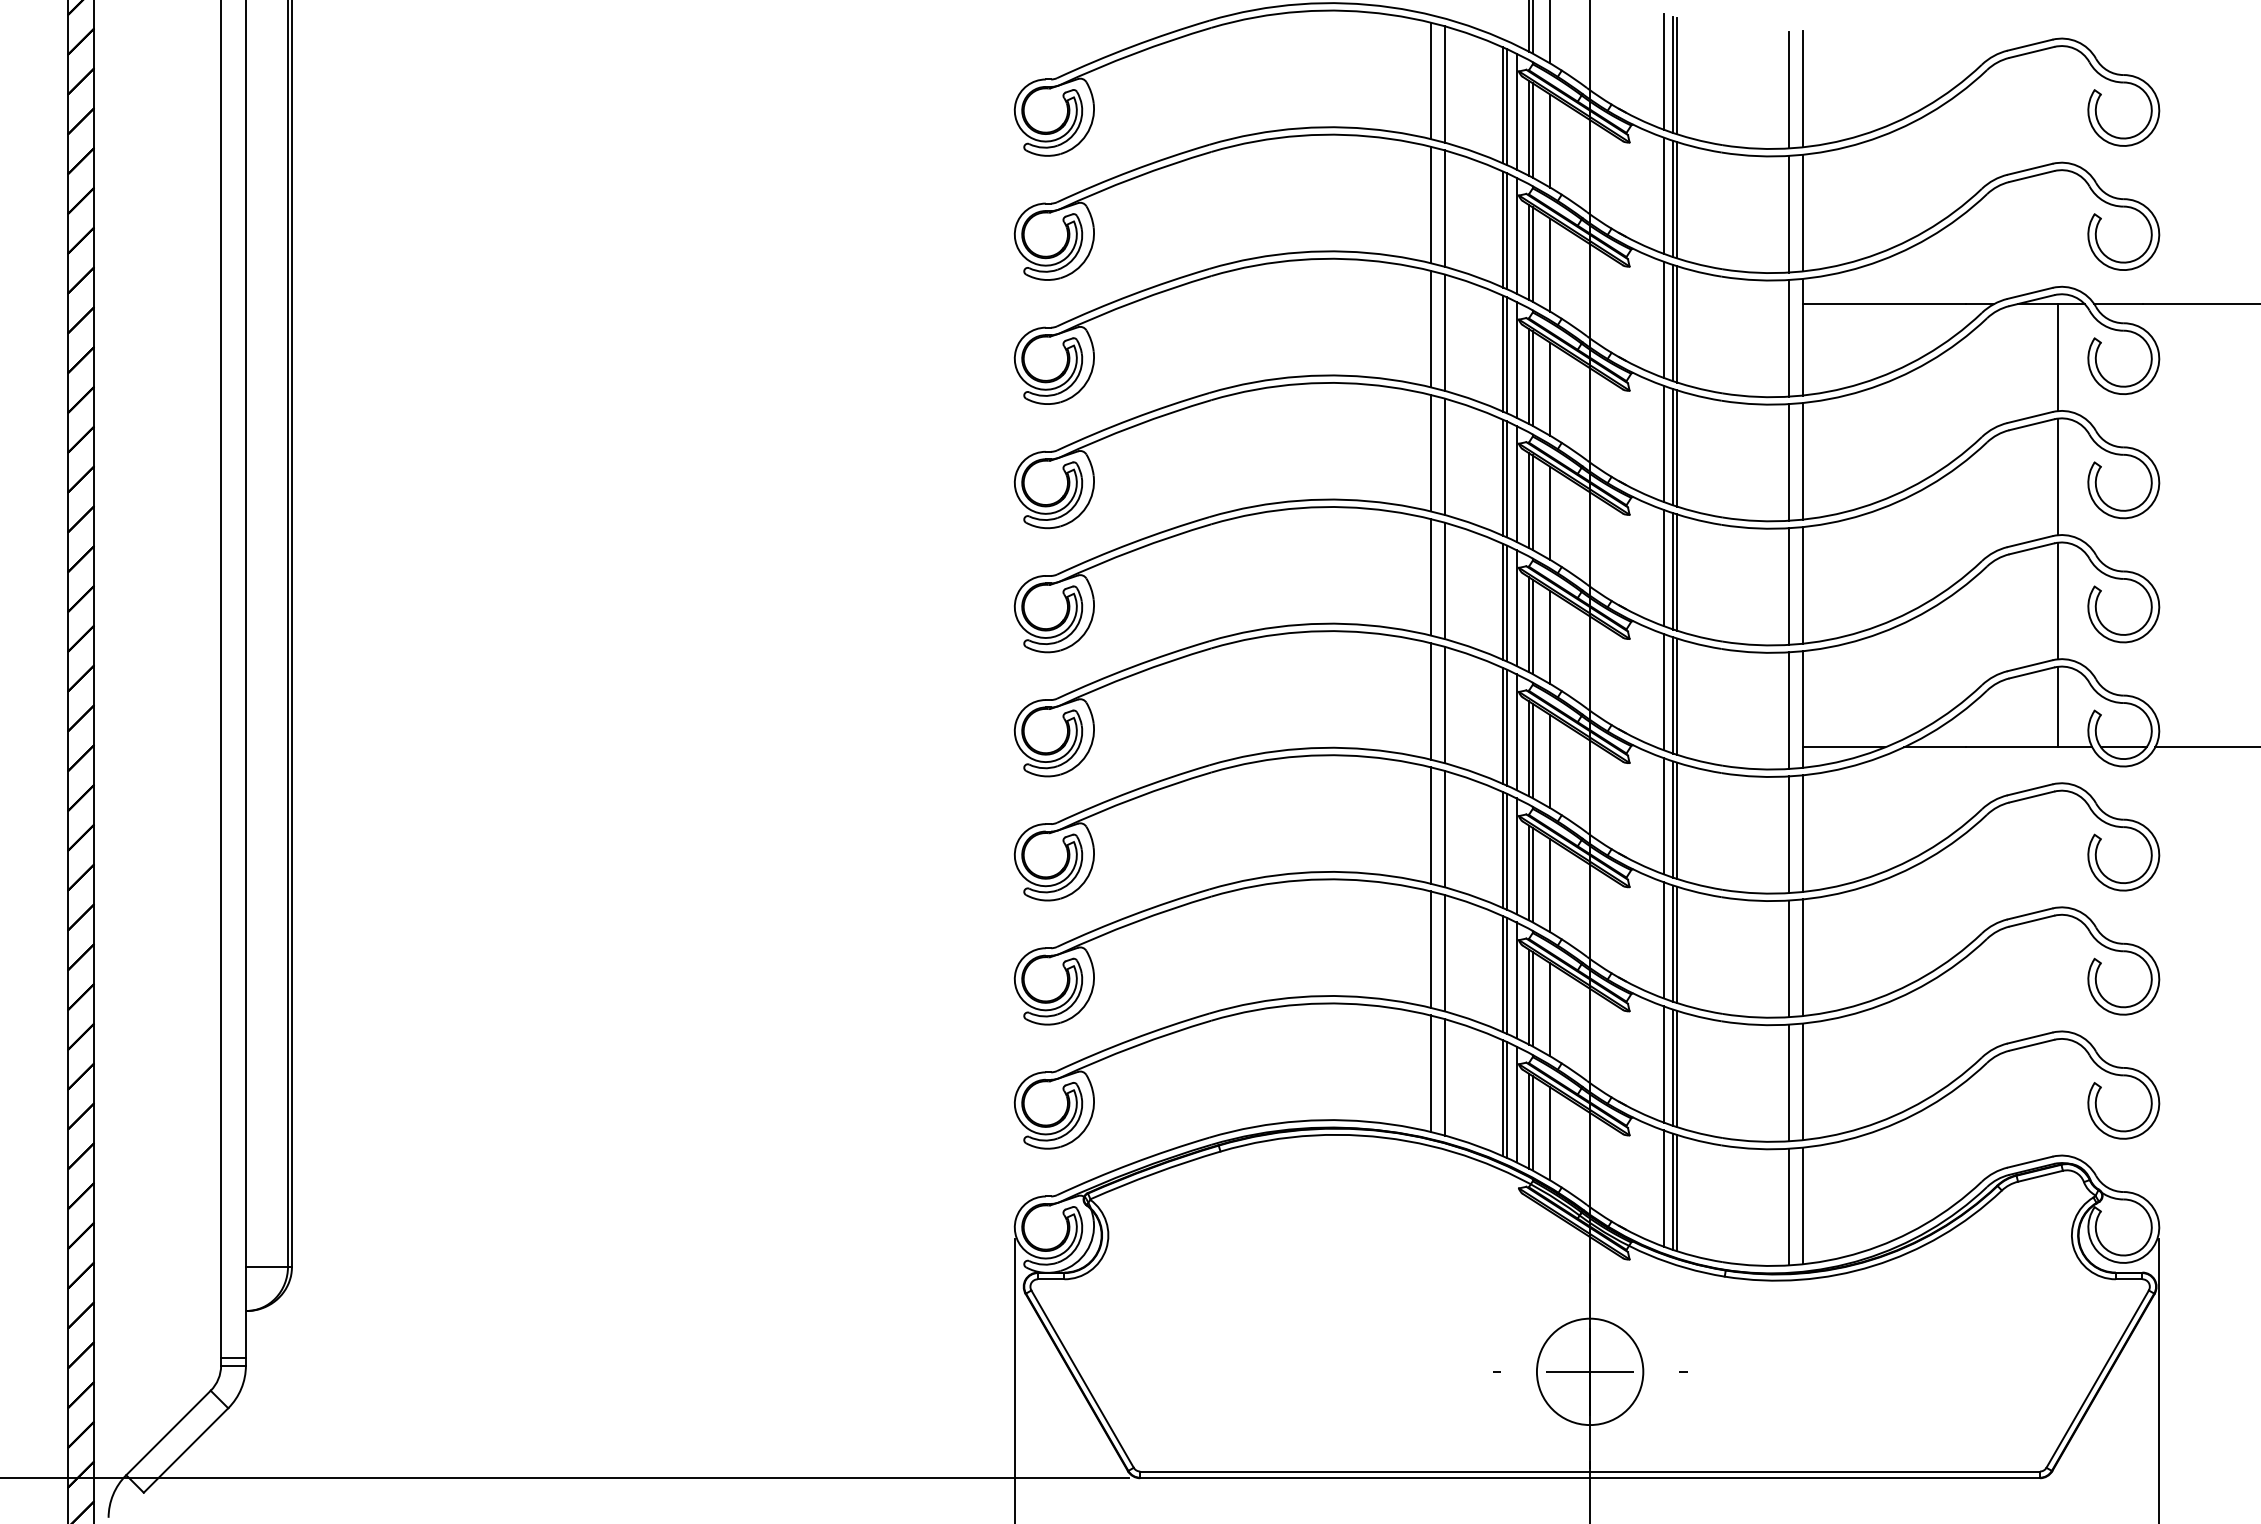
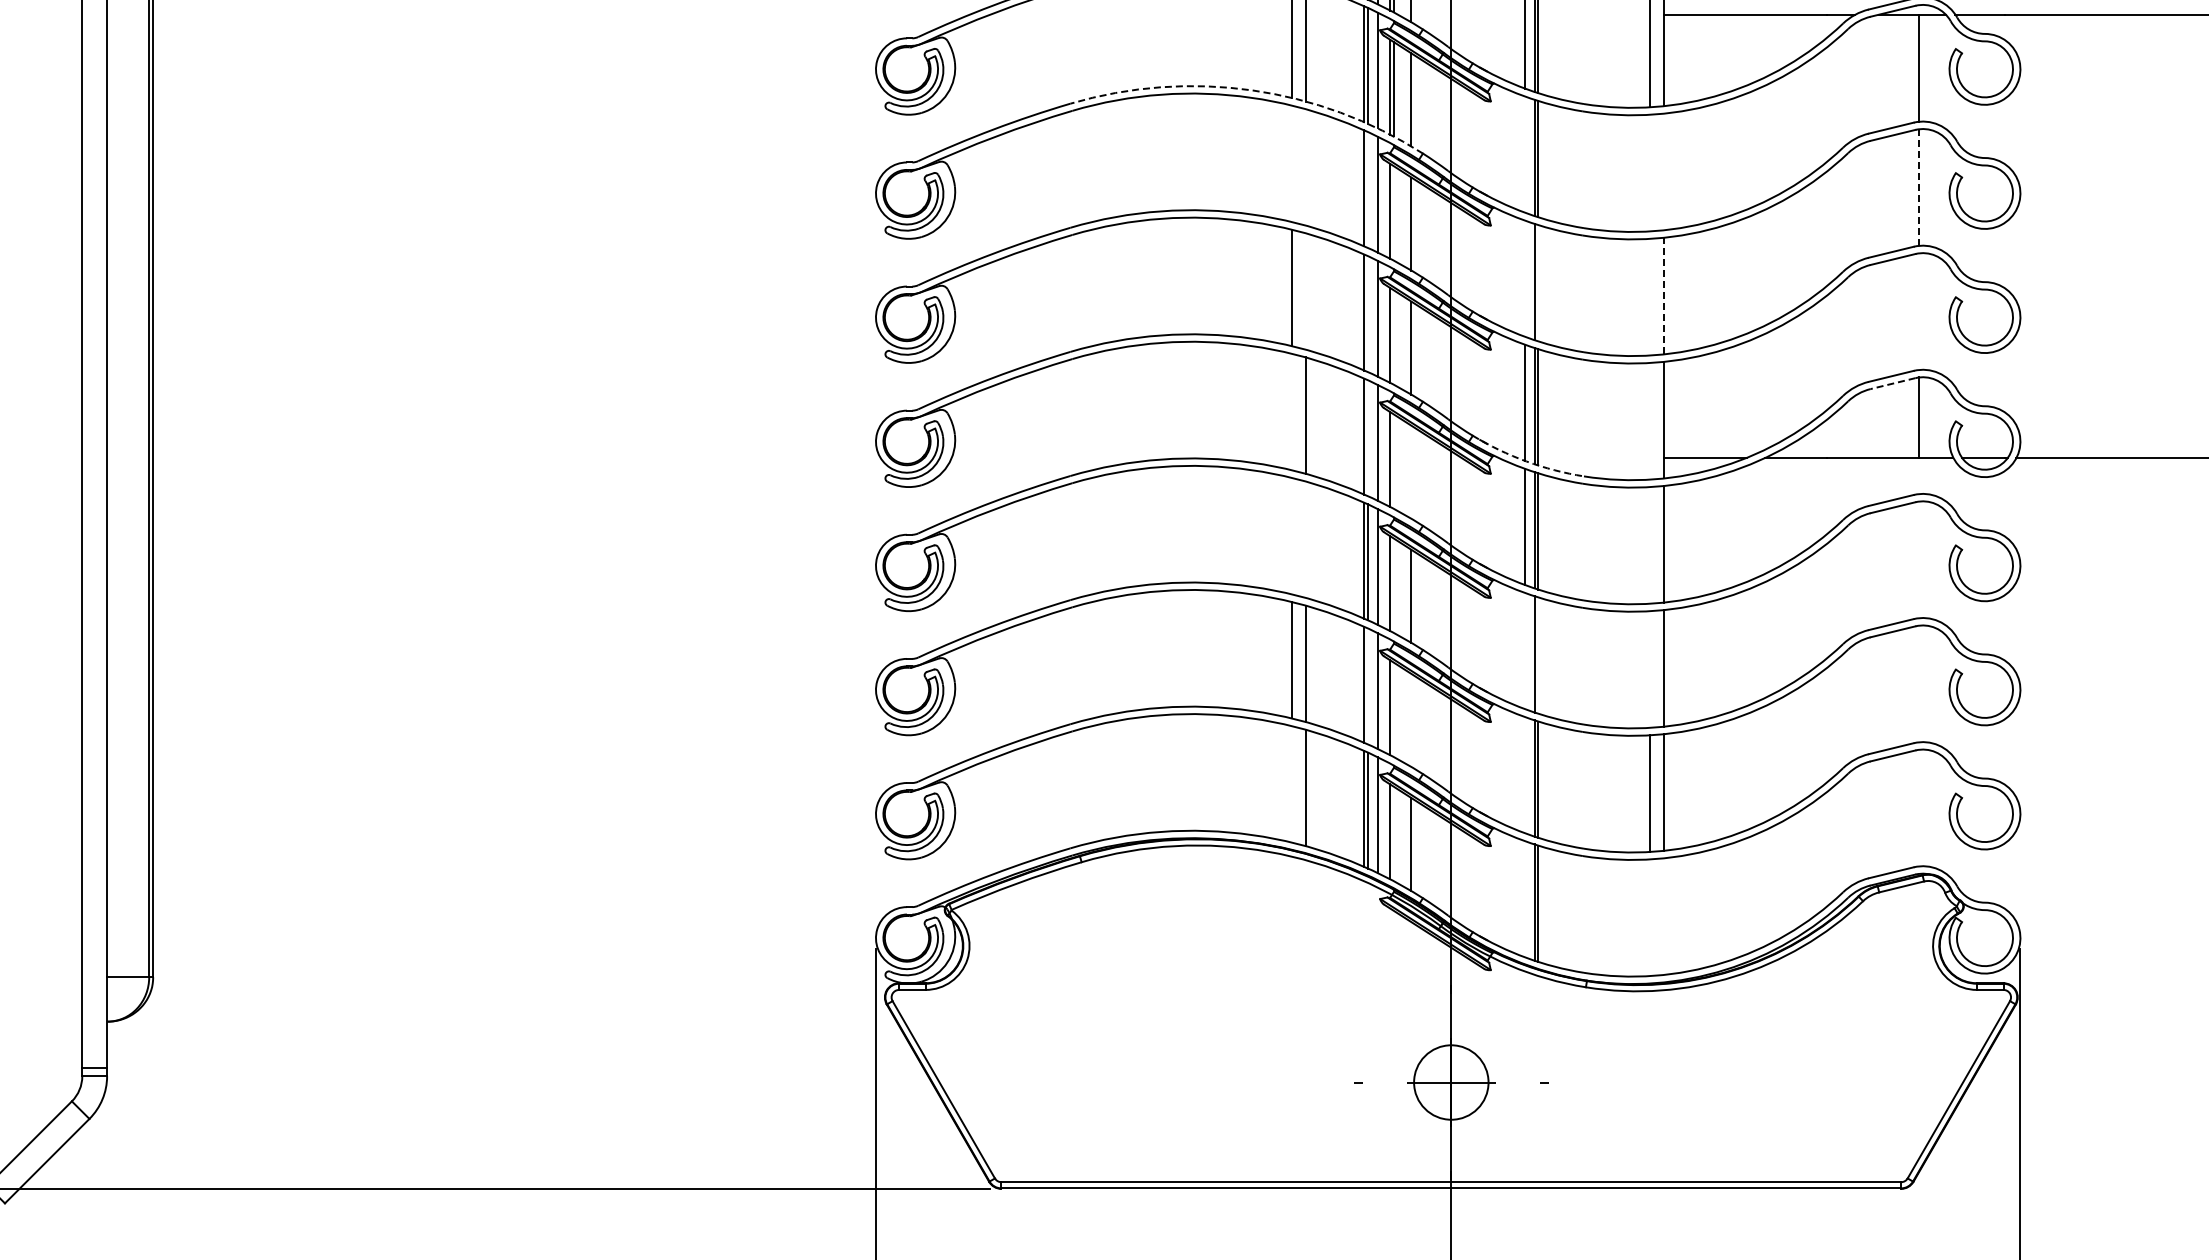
arc: (1390, 379) -> (1251, 90), solid -> dashed
line: (1663, 443) -> (1524, 154), removed
line: (1430, 452) -> (1291, 163), removed
line: (1444, 456) -> (1305, 167), removed
line: (1802, 460) -> (1663, 171), removed
line: (1788, 462) -> (1649, 173), removed
line: (2058, 476) -> (1919, 187), solid -> dashed
line: (1506, 479) -> (1367, 190), removed
line: (1532, 502) -> (1393, 213), removed
line: (1663, 567) -> (1524, 278), removed
line: (1677, 572) -> (1538, 283), removed
line: (1444, 580) -> (1305, 291), removed
line: (1802, 584) -> (1663, 295), solid -> dashed
line: (1788, 586) -> (1649, 297), removed
line: (2058, 600) -> (1919, 311), removed
line: (1506, 603) -> (1367, 314), removed
line: (1532, 626) -> (1393, 337), removed
line: (2031, 673) -> (1892, 384), solid -> dashed
line: (1430, 701) -> (1291, 412), removed
line: (1788, 710) -> (1649, 421), removed
line: (1506, 727) -> (1367, 438), removed
line: (1532, 750) -> (1393, 461), removed
arc: (1665, 750) -> (1526, 461), solid -> dashed
line: (1550, 761) -> (1411, 472), removed
line: (1430, 825) -> (1291, 536), removed
line: (1444, 828) -> (1305, 539), removed
line: (1788, 834) -> (1649, 545), removed
line: (1532, 874) -> (1393, 585), removed
line: (1663, 940) -> (1524, 651), removed
line: (1677, 944) -> (1538, 655), removed
line: (1788, 958) -> (1649, 669), removed
line: (1506, 975) -> (1367, 686), removed
line: (1532, 998) -> (1393, 709), removed
line: (1550, 1009) -> (1411, 720), removed
line: (1663, 1064) -> (1524, 775), removed
line: (1430, 1073) -> (1291, 784), removed
line: (1532, 1123) -> (1393, 834), removed
line: (1663, 1188) -> (1524, 899), removed
line: (1802, 1205) -> (1663, 916), removed
line: (1788, 1206) -> (1649, 917), removed
circle: (1589, 1371) -> (1450, 1082), size x0.7

